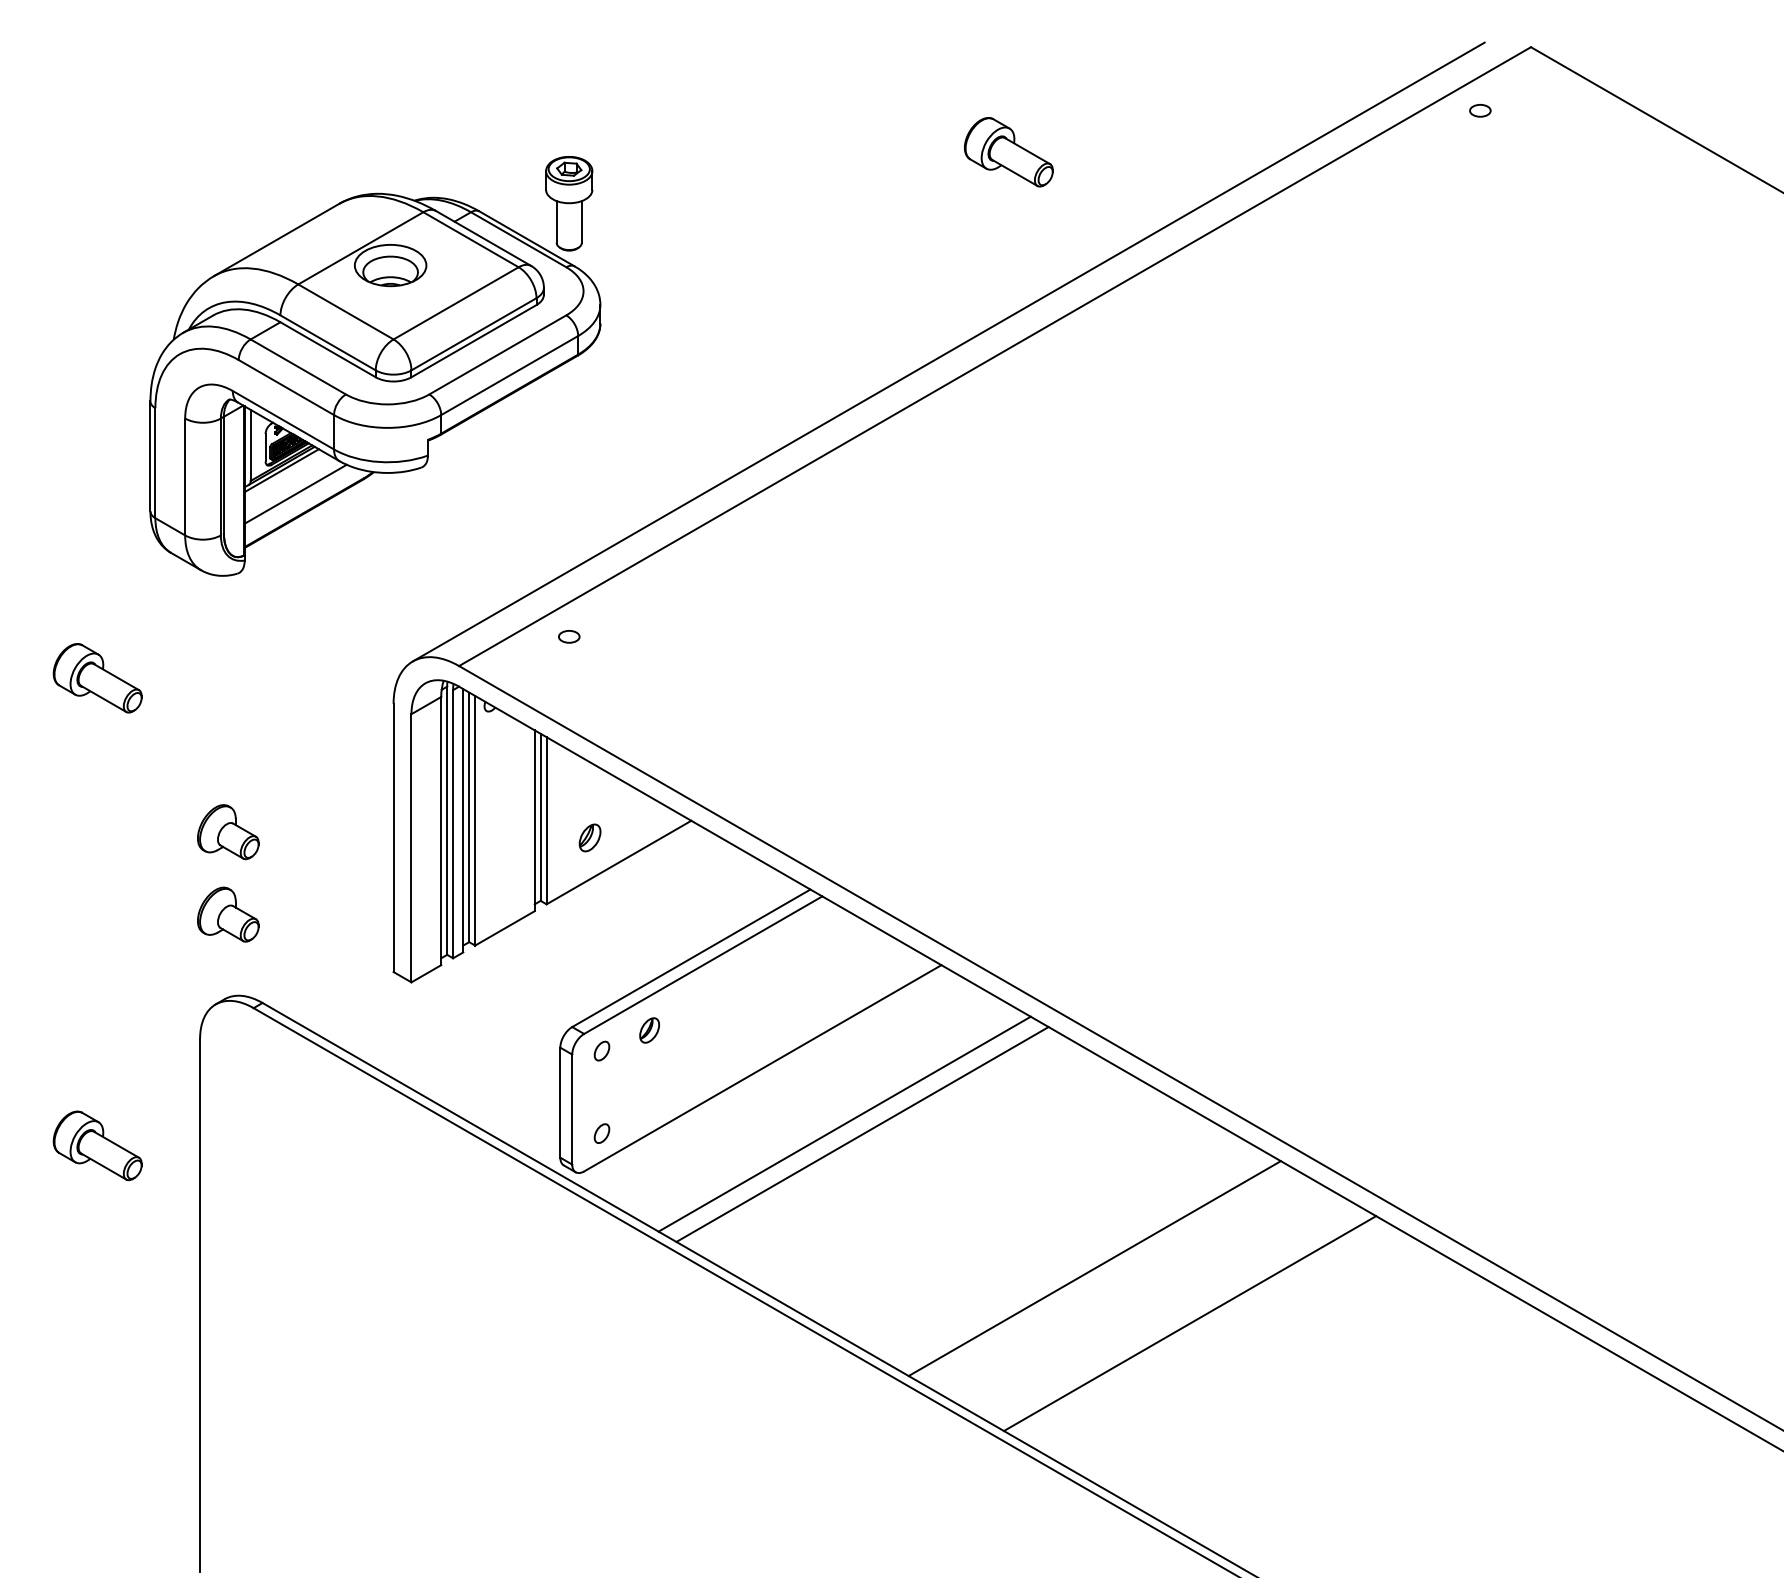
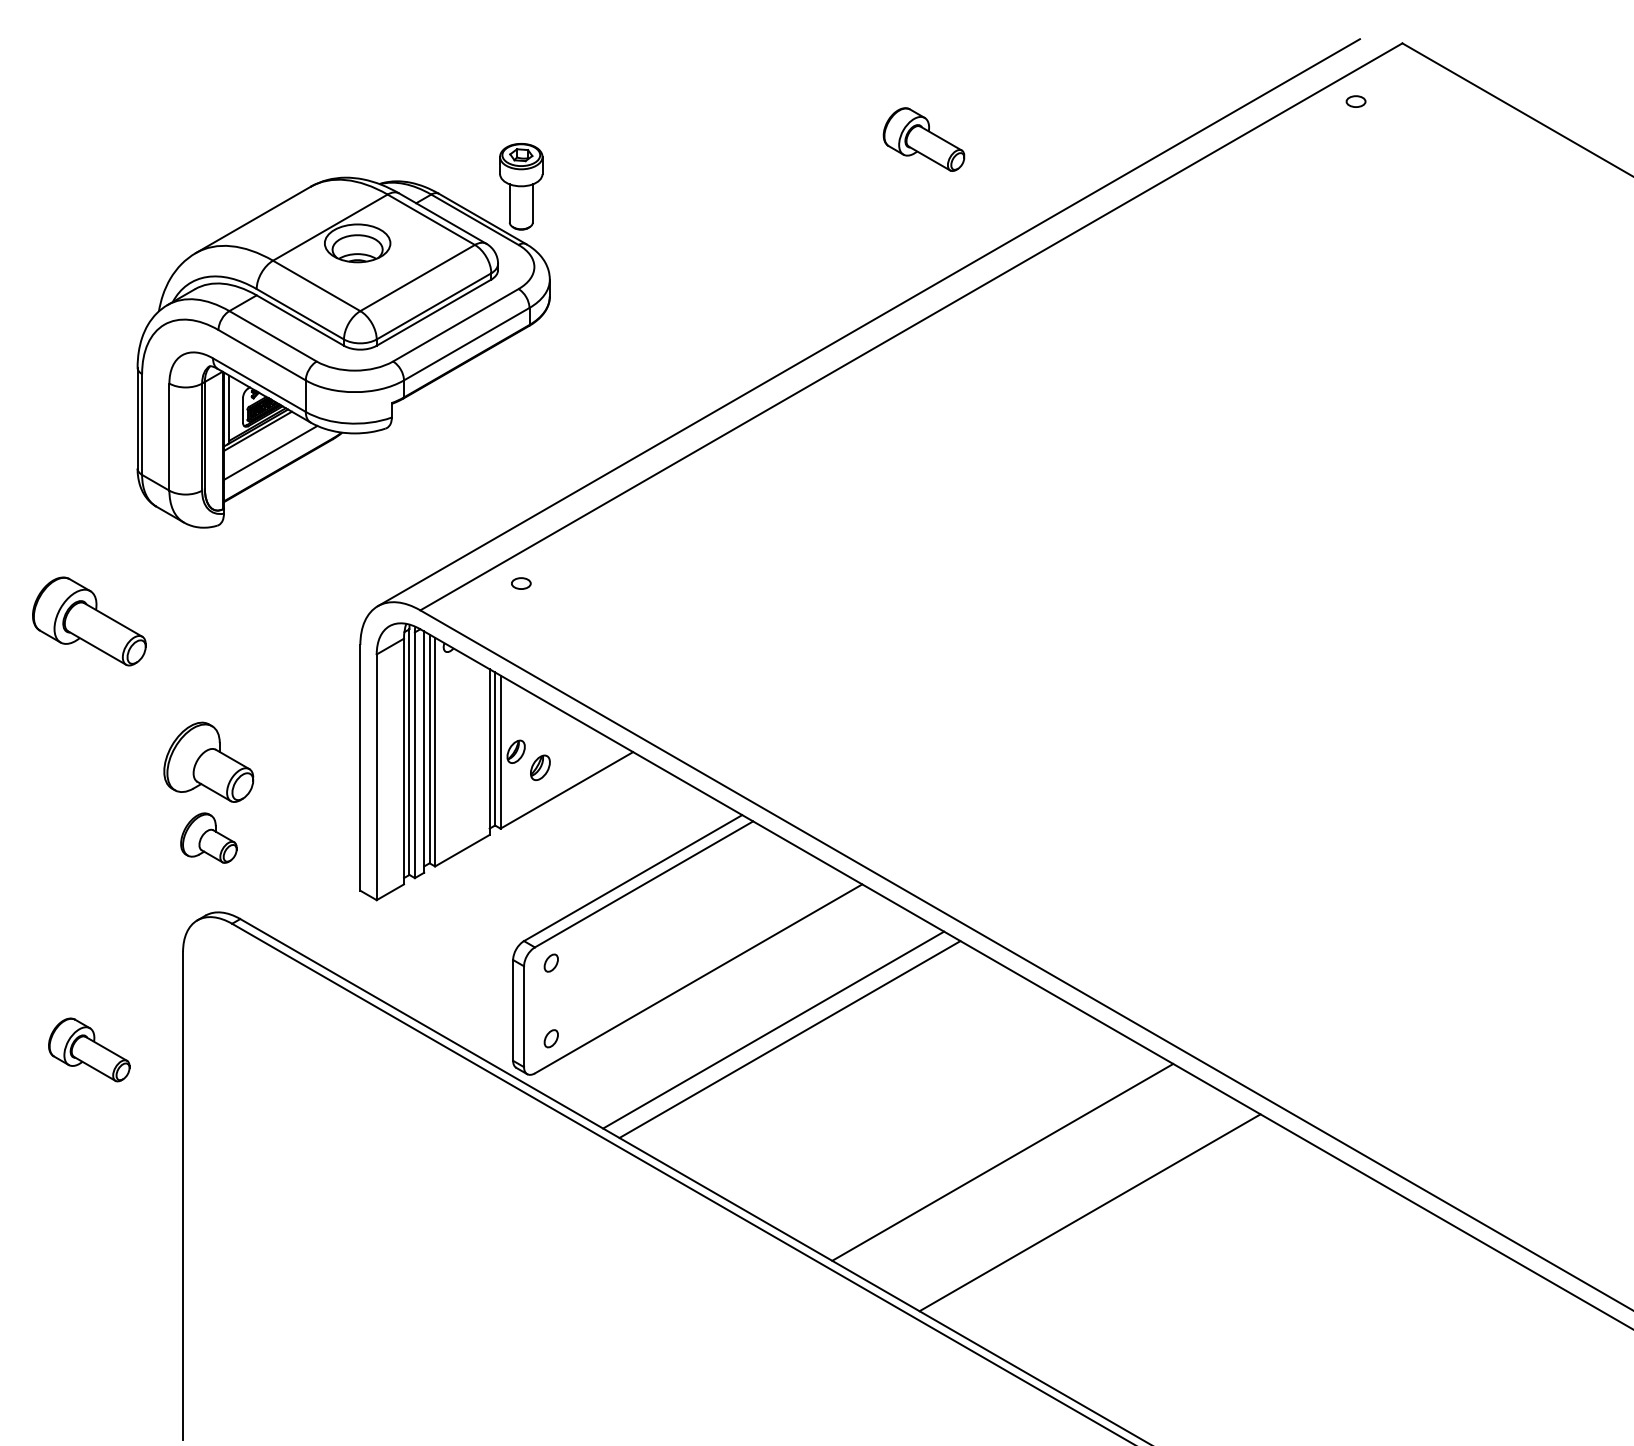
part: (97, 678) -> (89, 621), size x1.4
part: (228, 832) -> (209, 762), size x1.6
part: (649, 1030) -> (516, 751), moved

